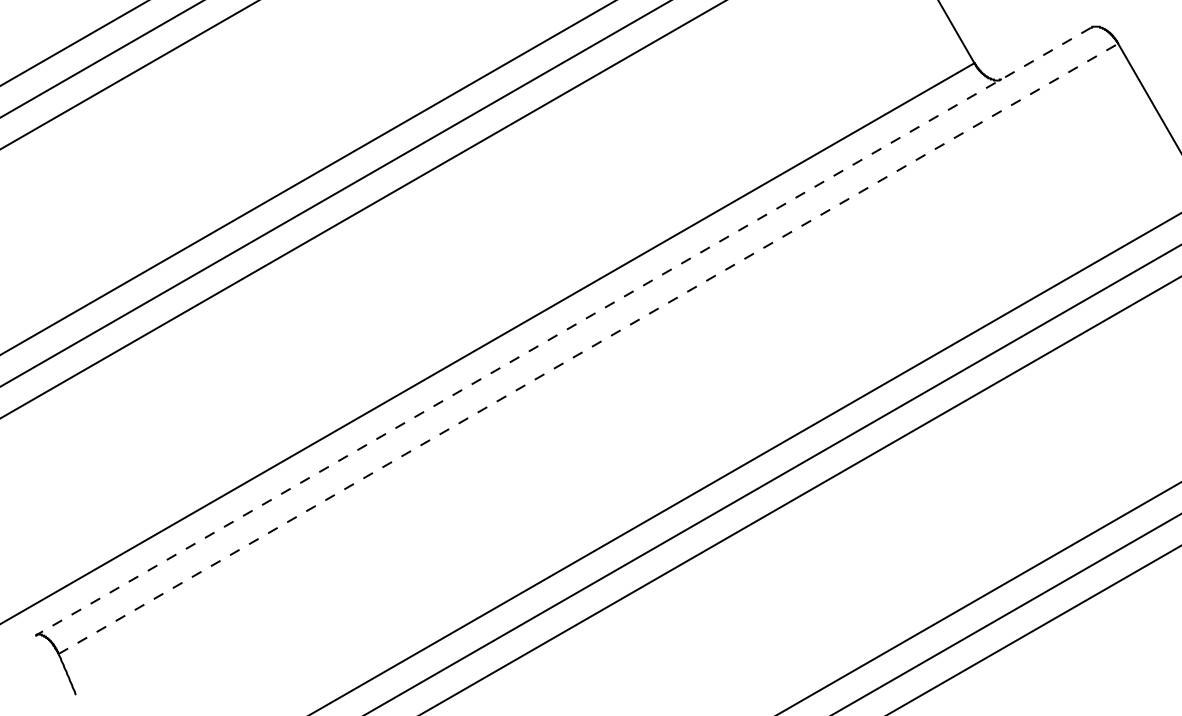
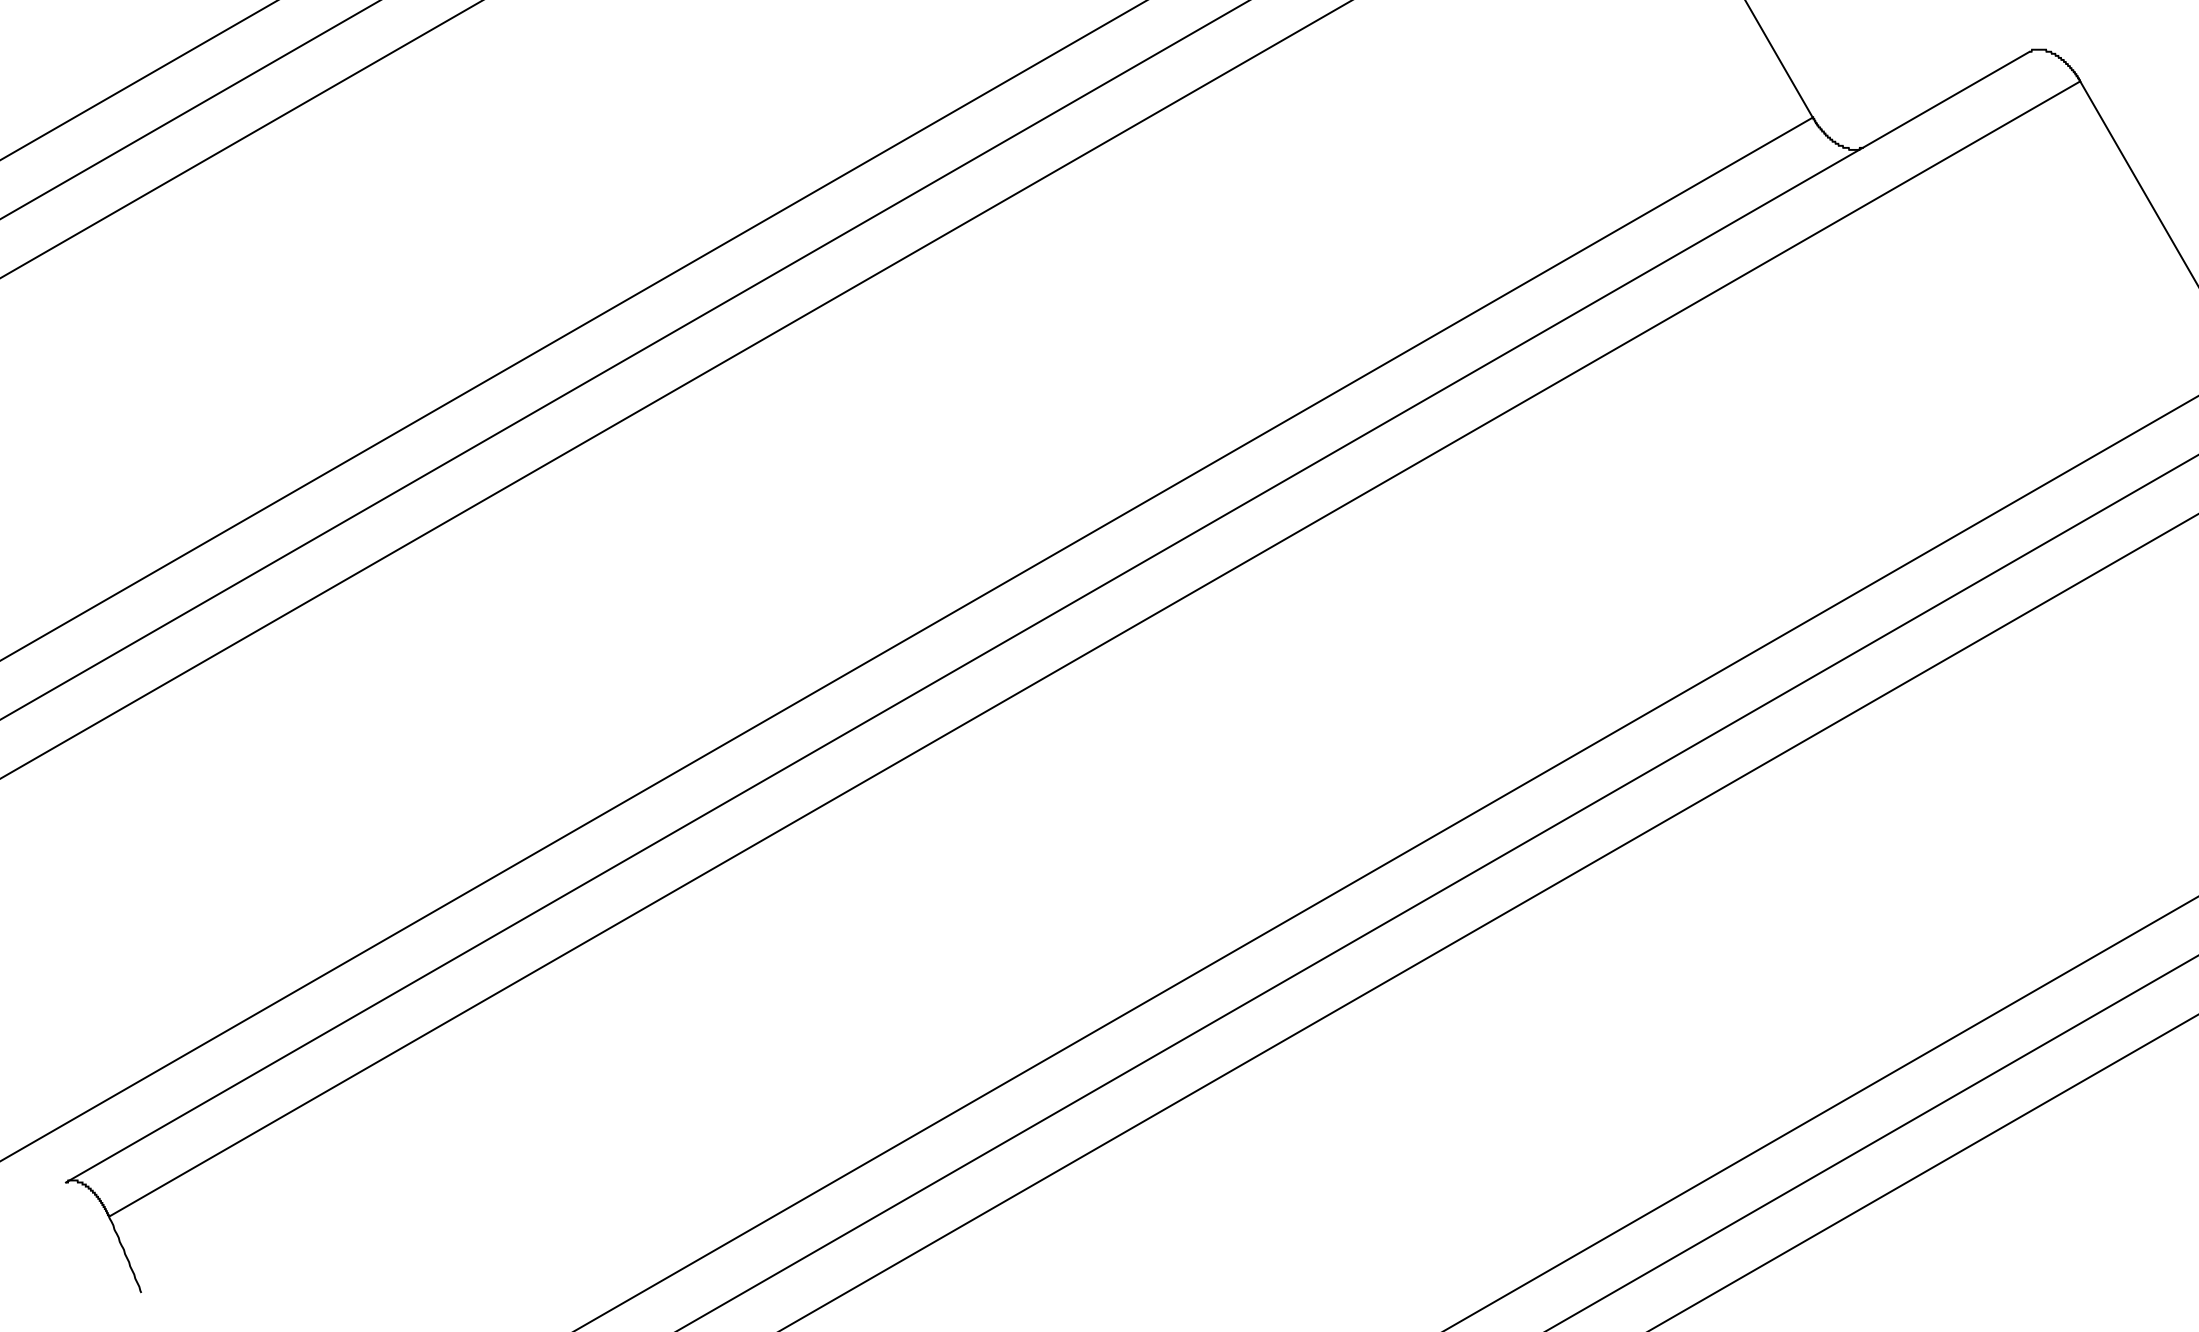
line: (563, 331) -> (1048, 616), dashed -> solid
line: (588, 348) -> (1094, 648), dashed -> solid

